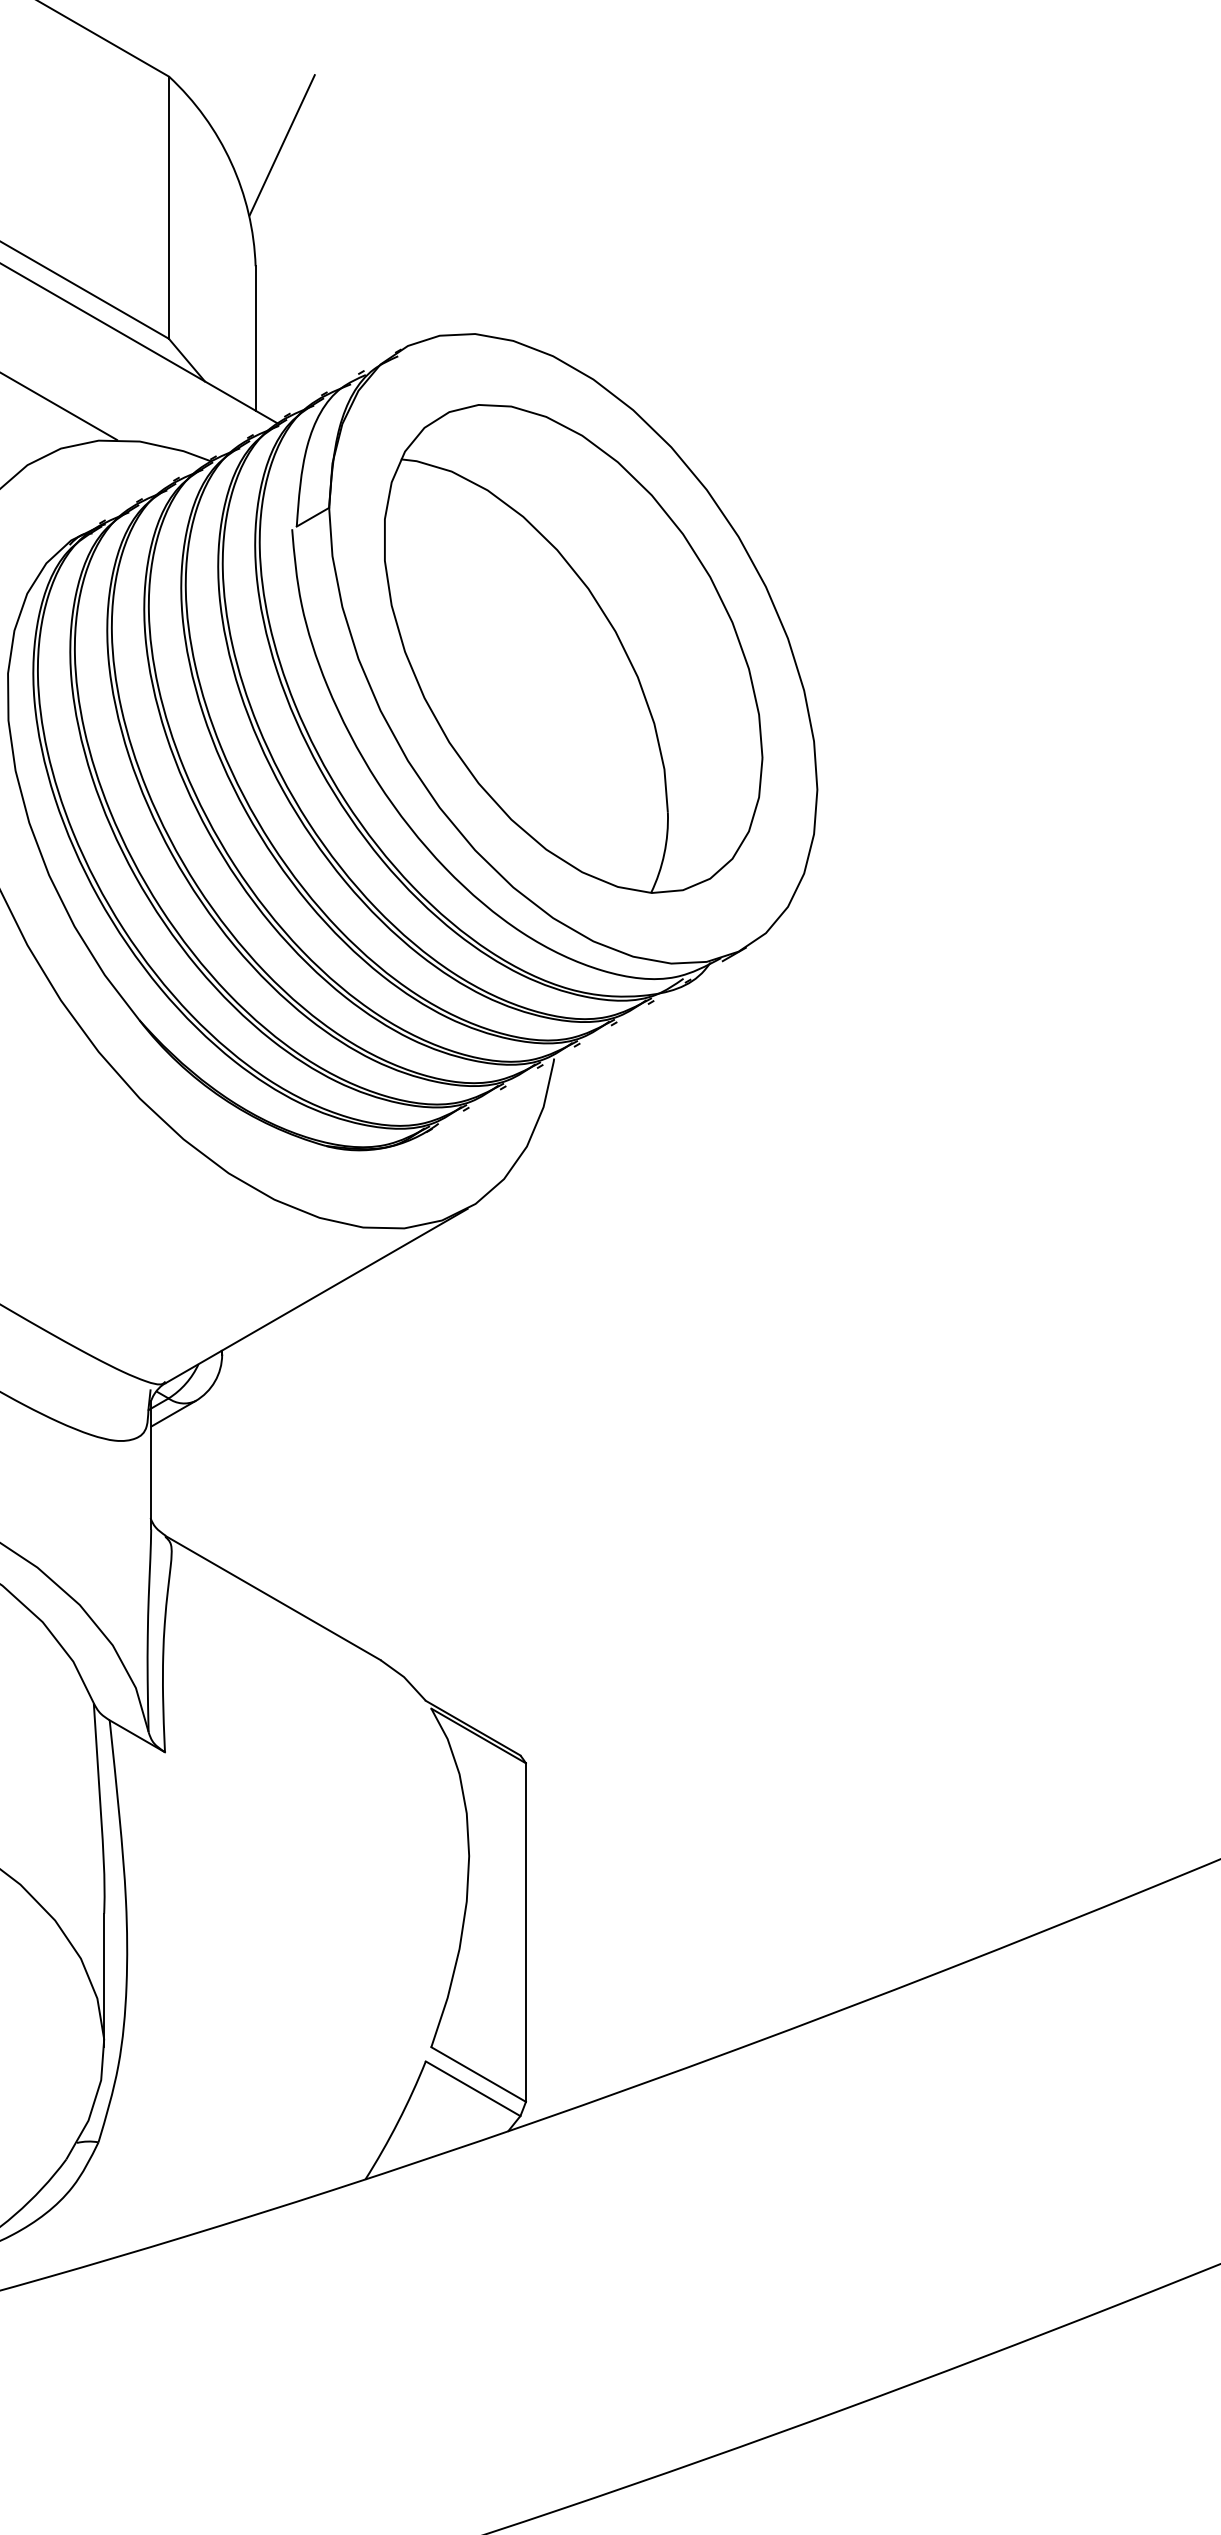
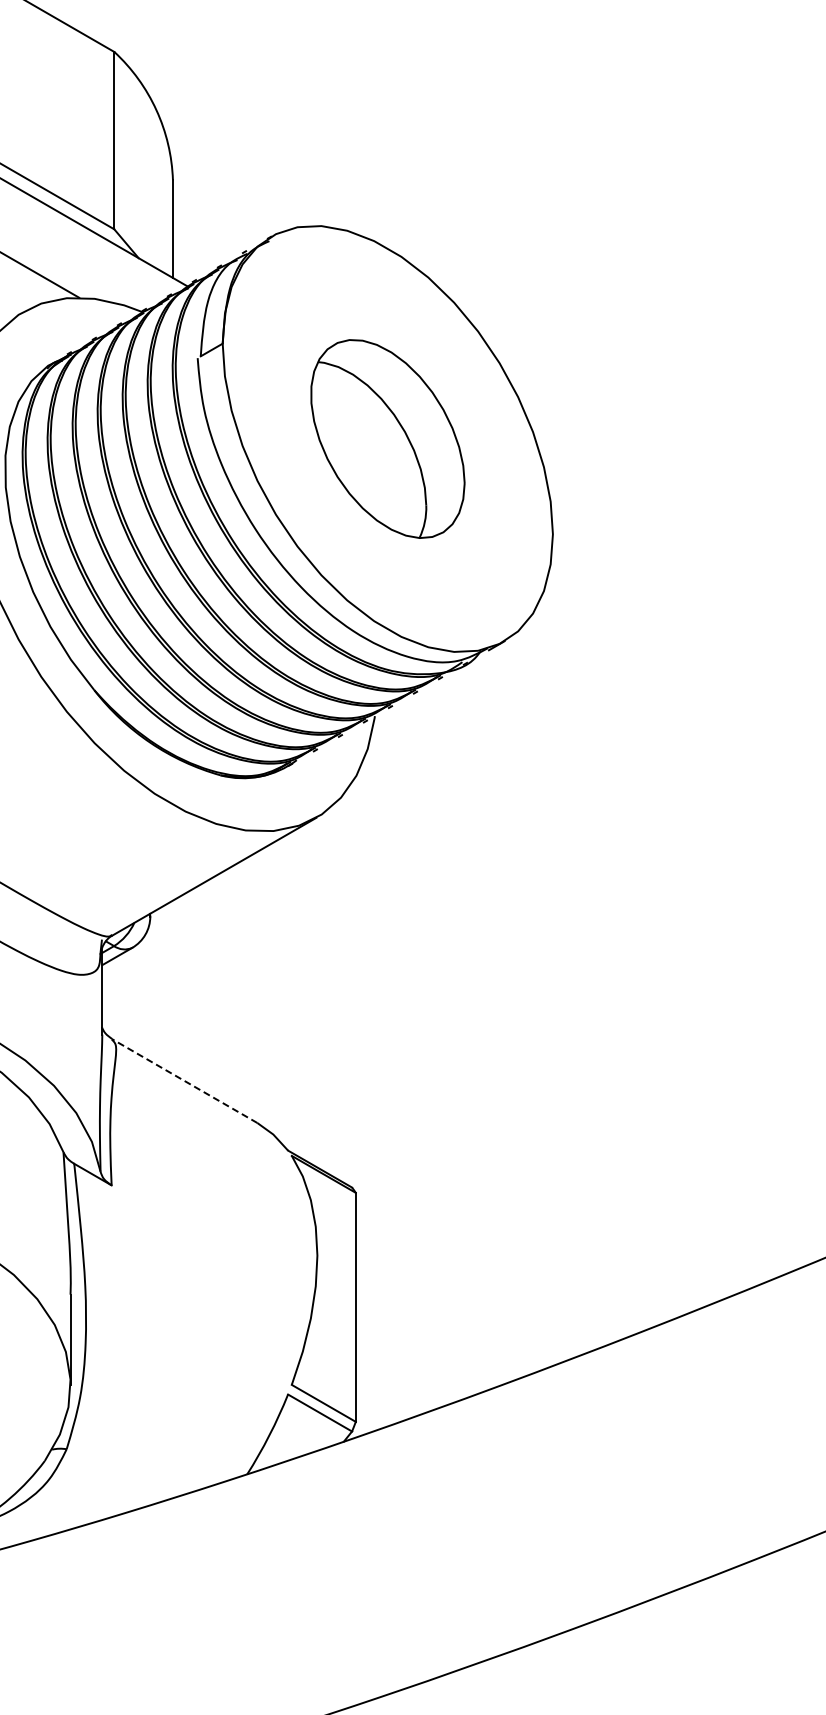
line: (281, 143) -> (190, 97), removed
part: (572, 648) -> (387, 438), size x0.6
line: (272, 1598) -> (184, 1081), solid -> dashed

